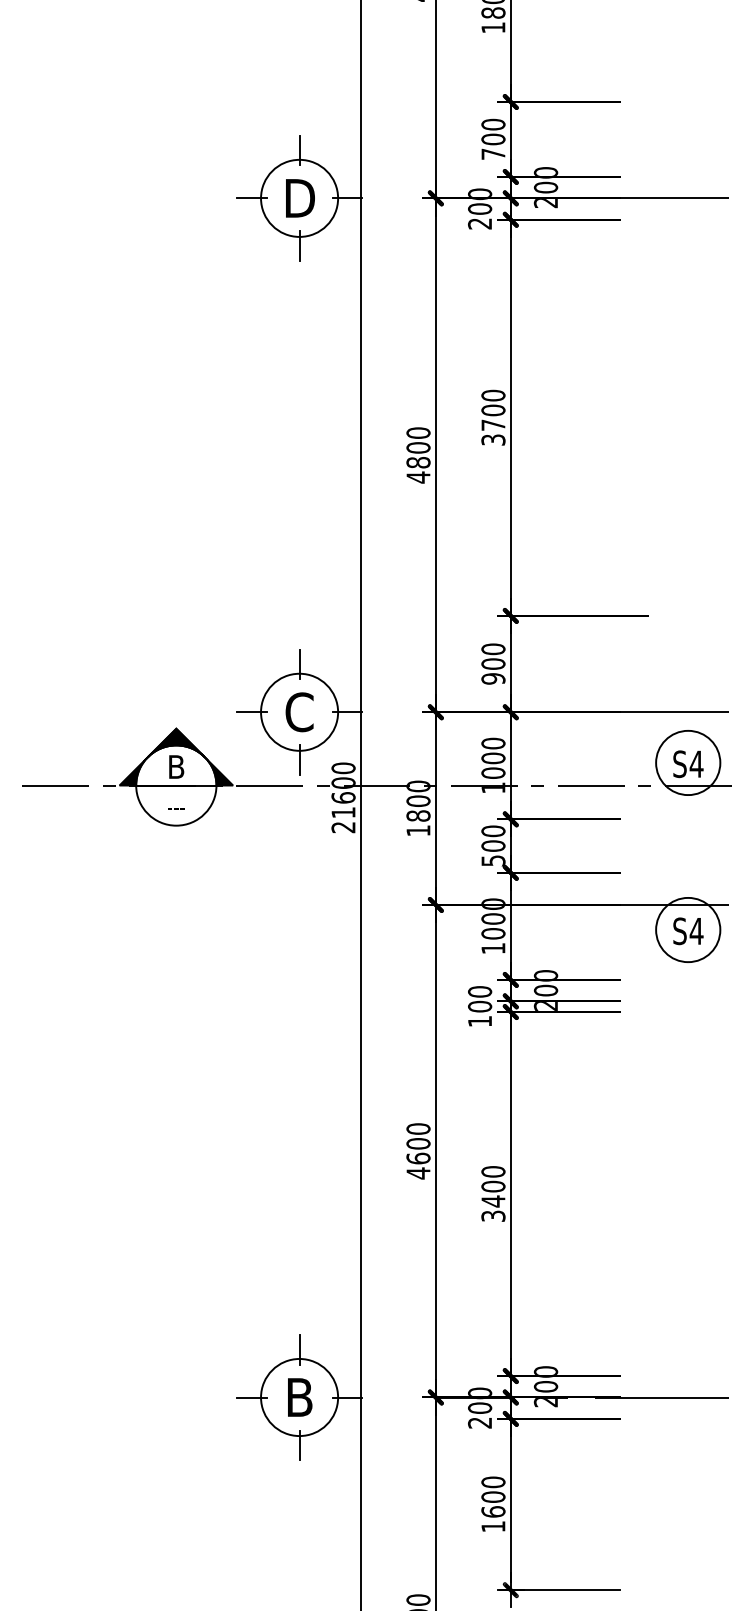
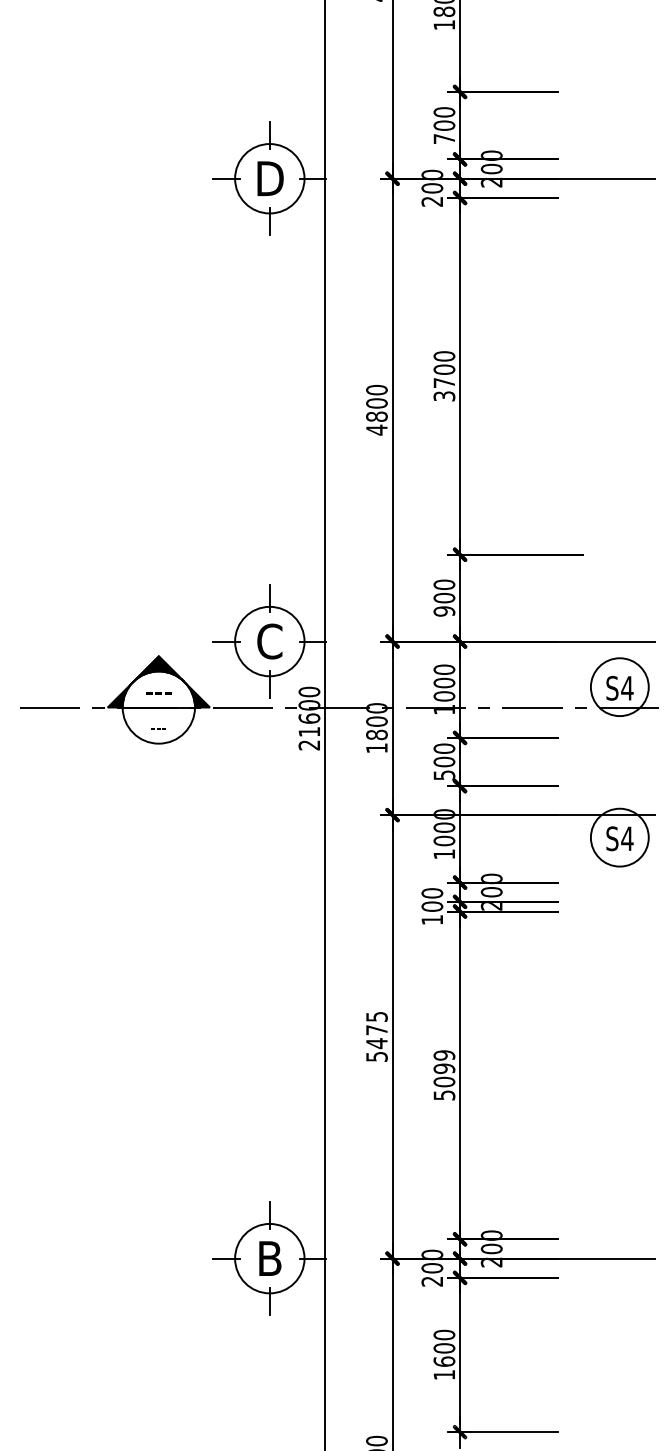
text: (175, 766) -> (158, 690), B -> ---
text: (418, 1150) -> (376, 1036), 4600 -> 5475
text: (493, 1193) -> (444, 1074), 3400 -> 5099

